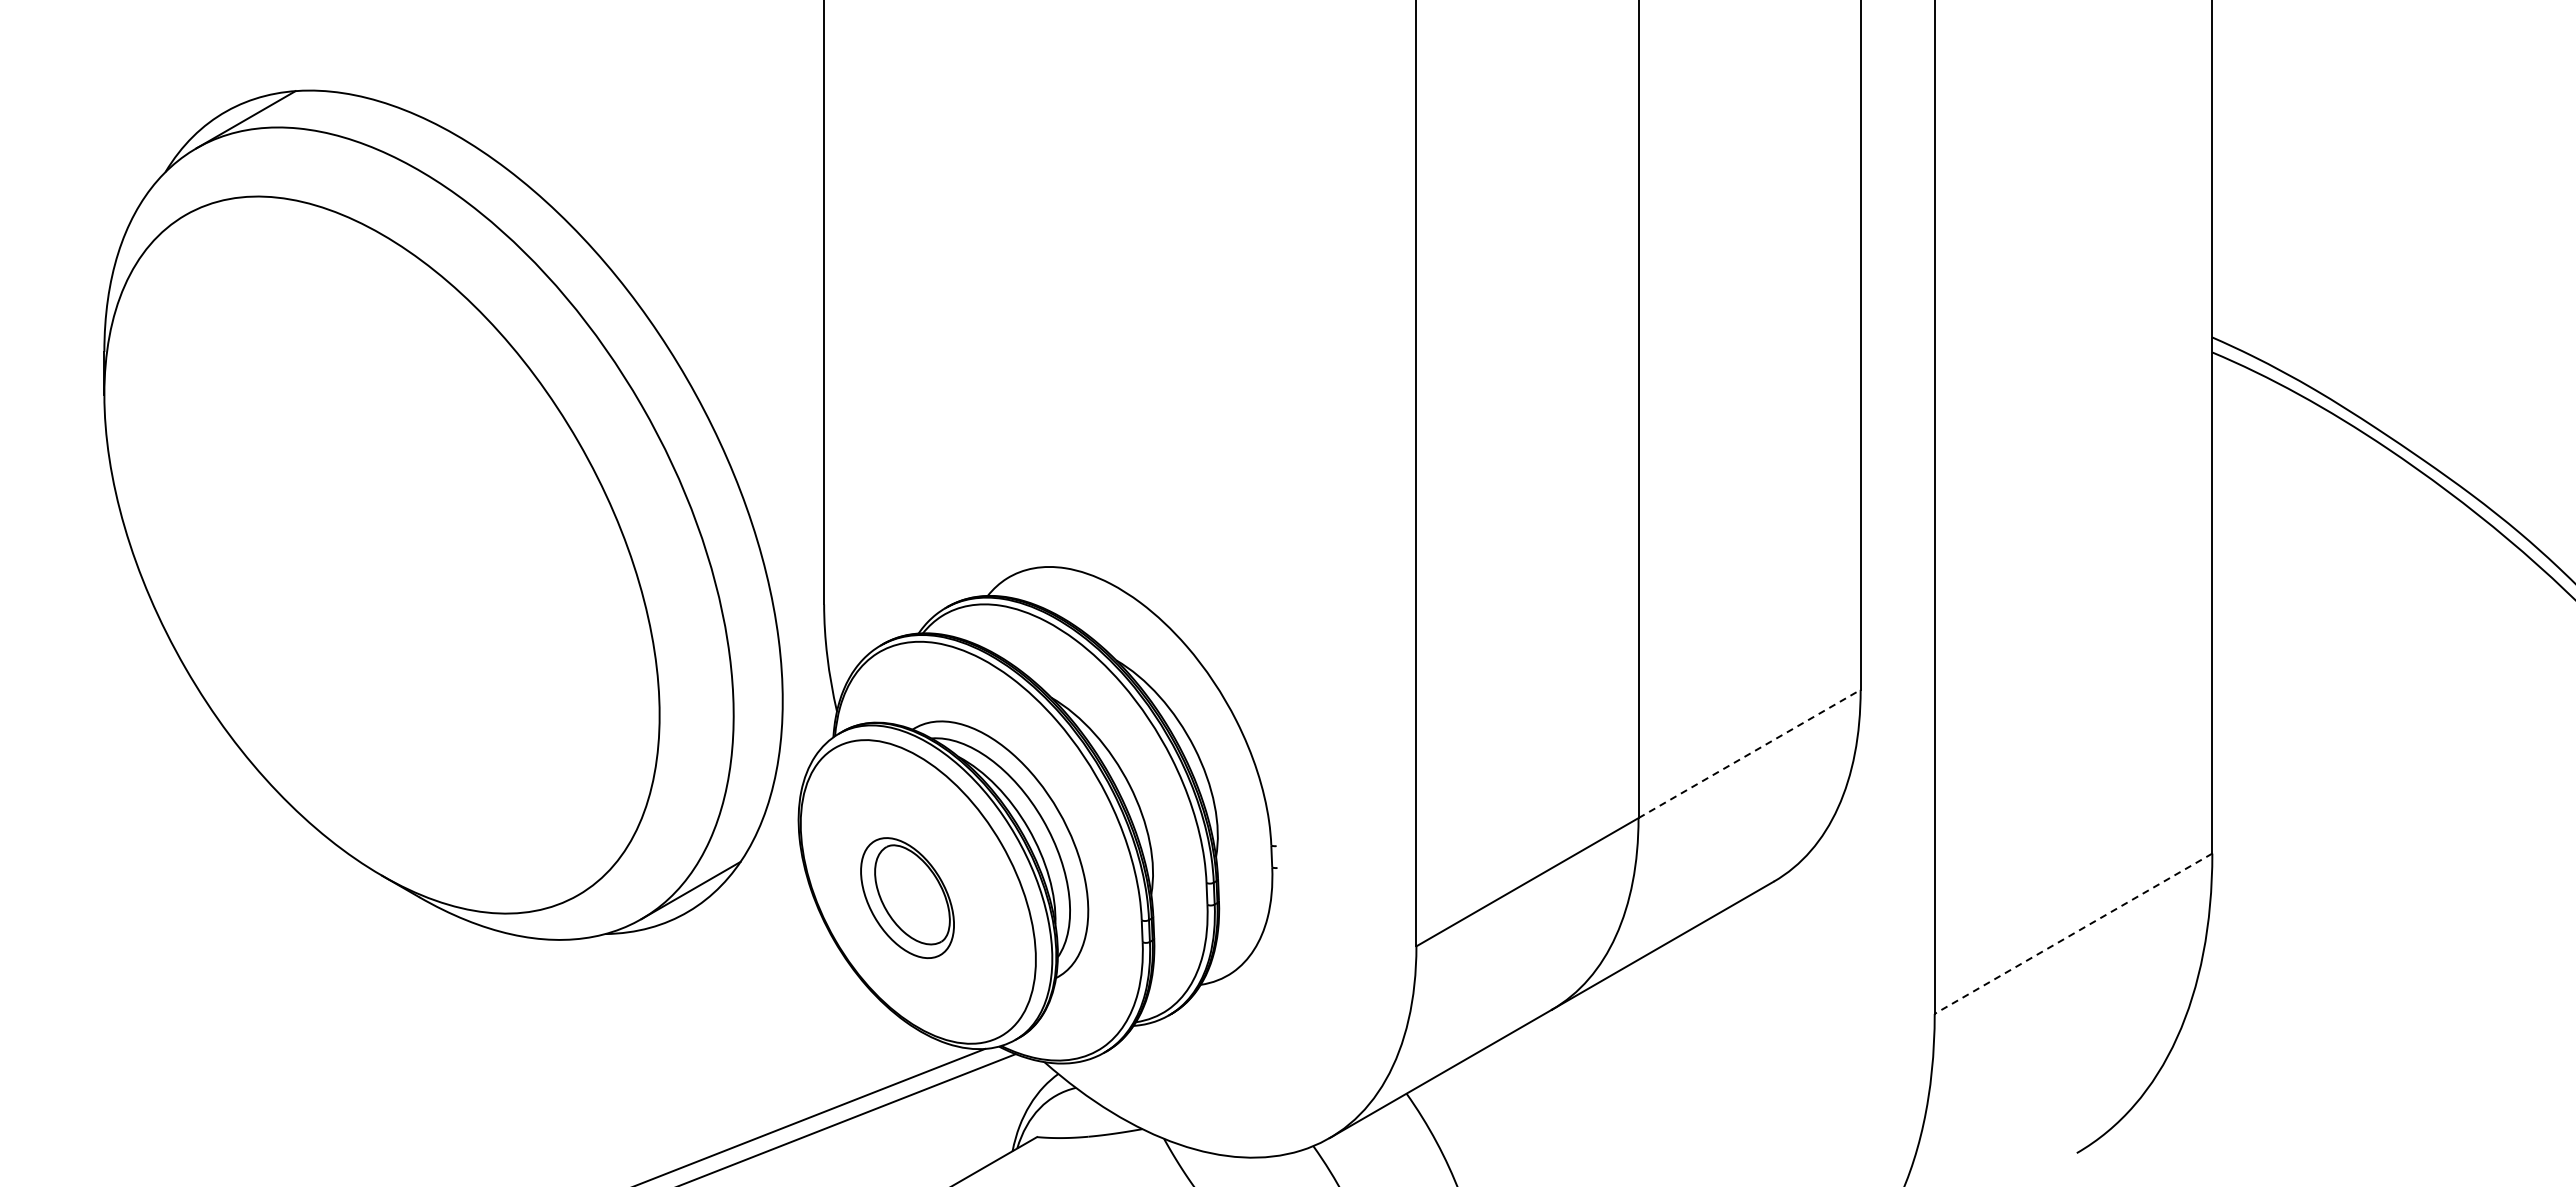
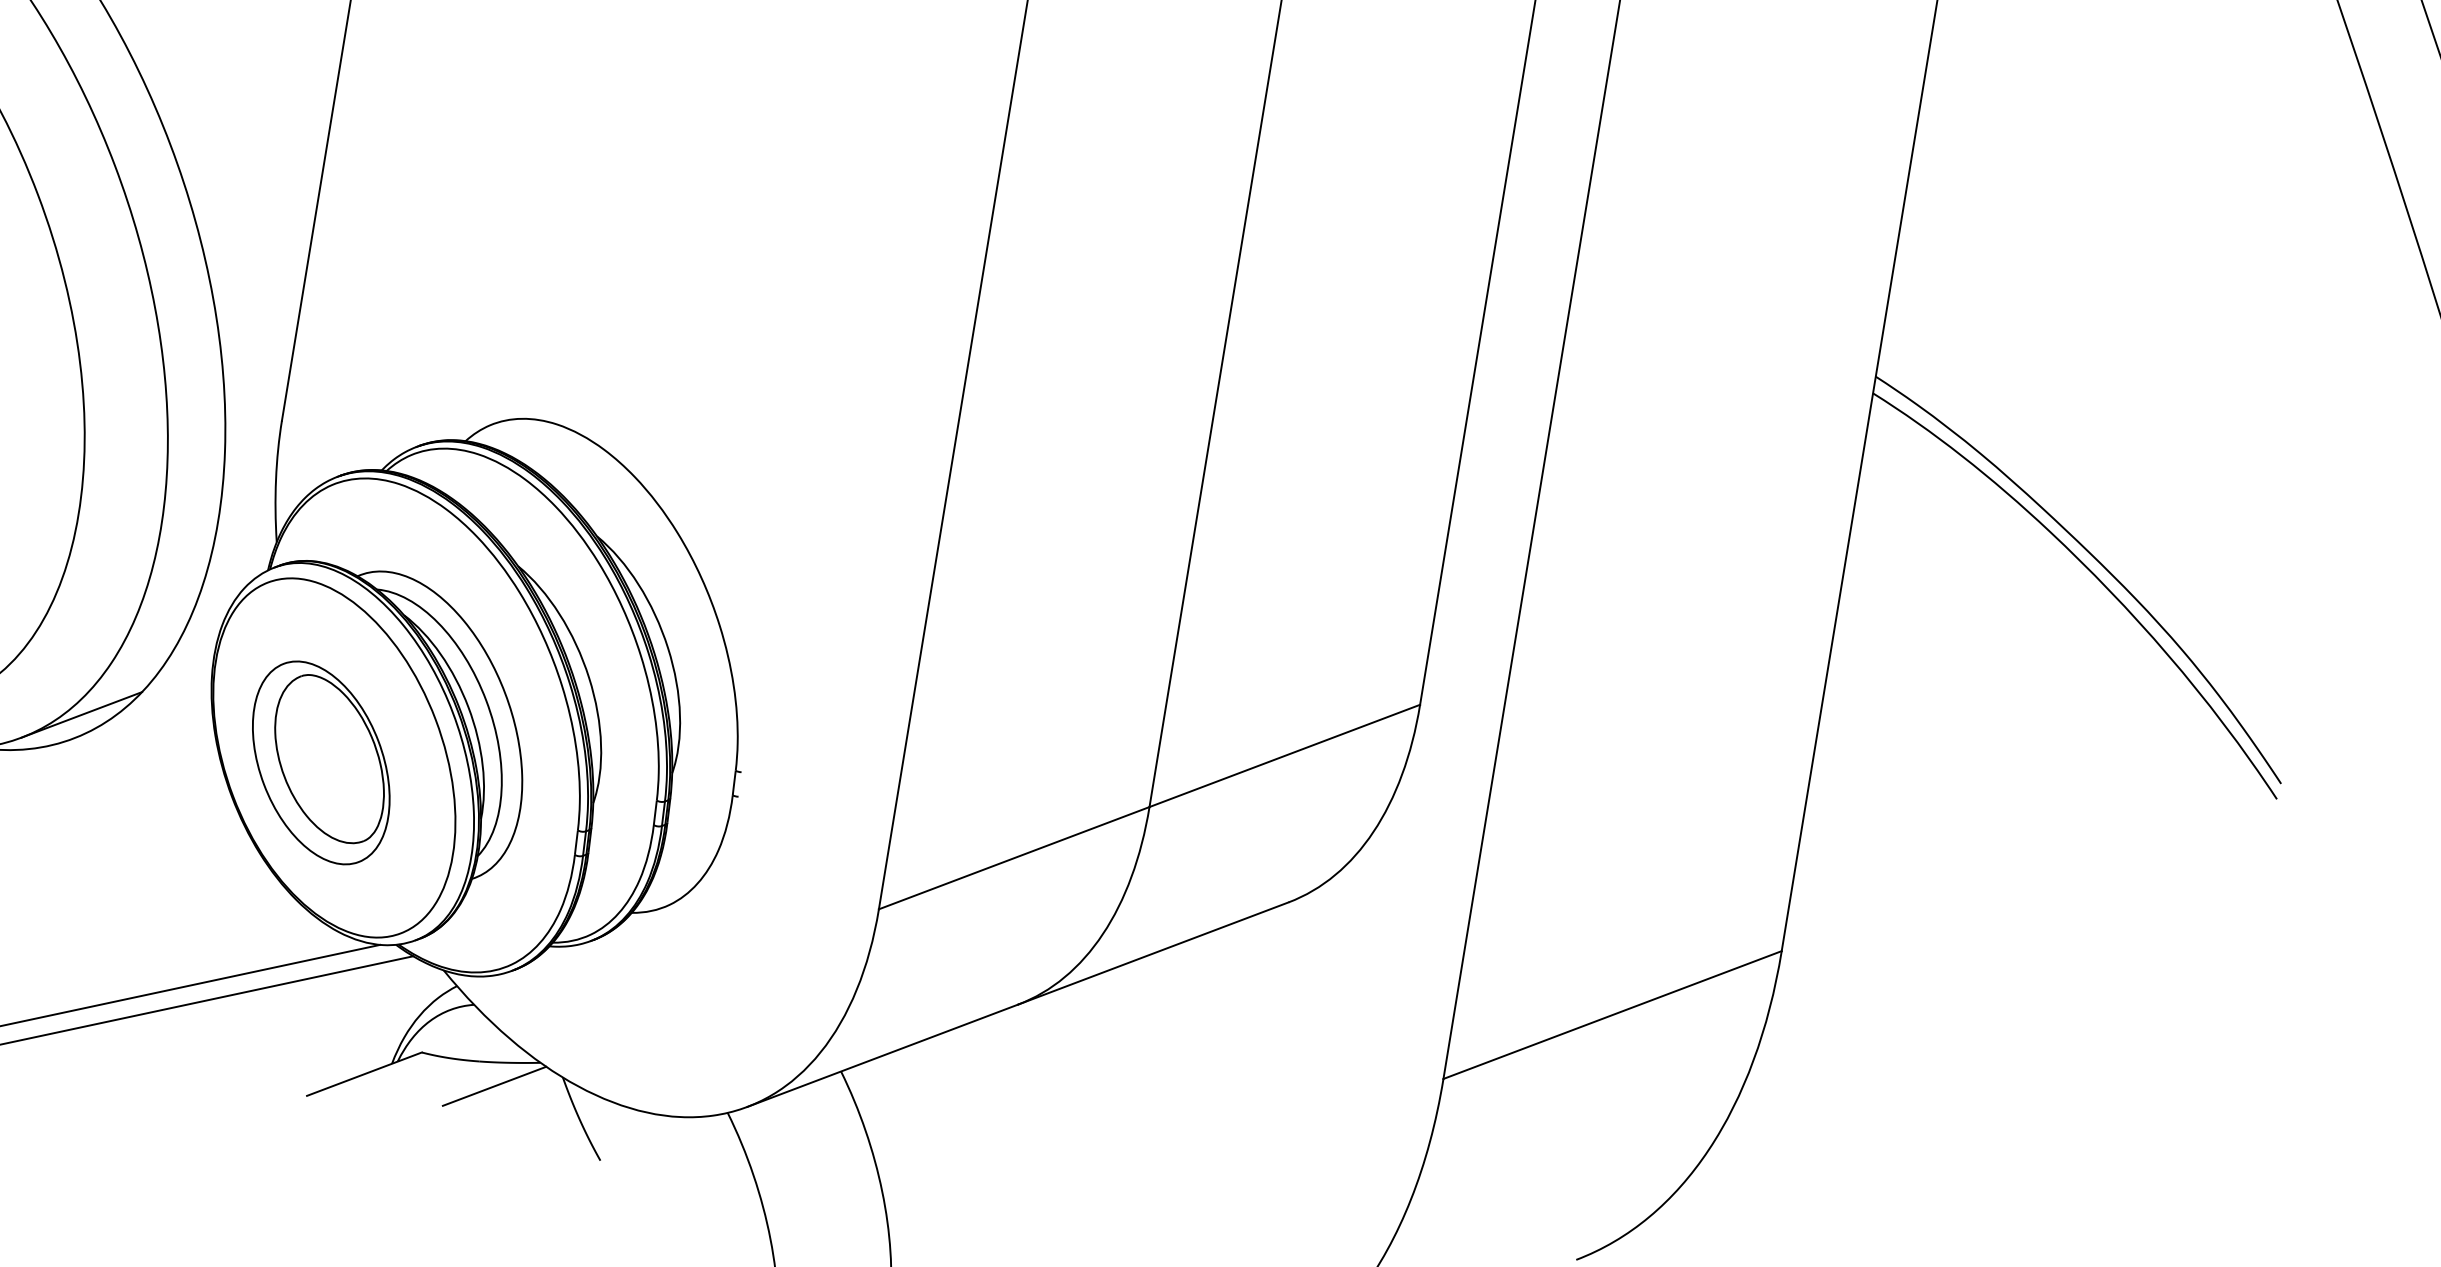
line: (1750, 753) -> (1285, 755), dashed -> solid
part: (907, 897) -> (321, 762), size x1.43
line: (2073, 933) -> (1612, 1014), dashed -> solid
line: (1105, 1155) -> (494, 1085), added

